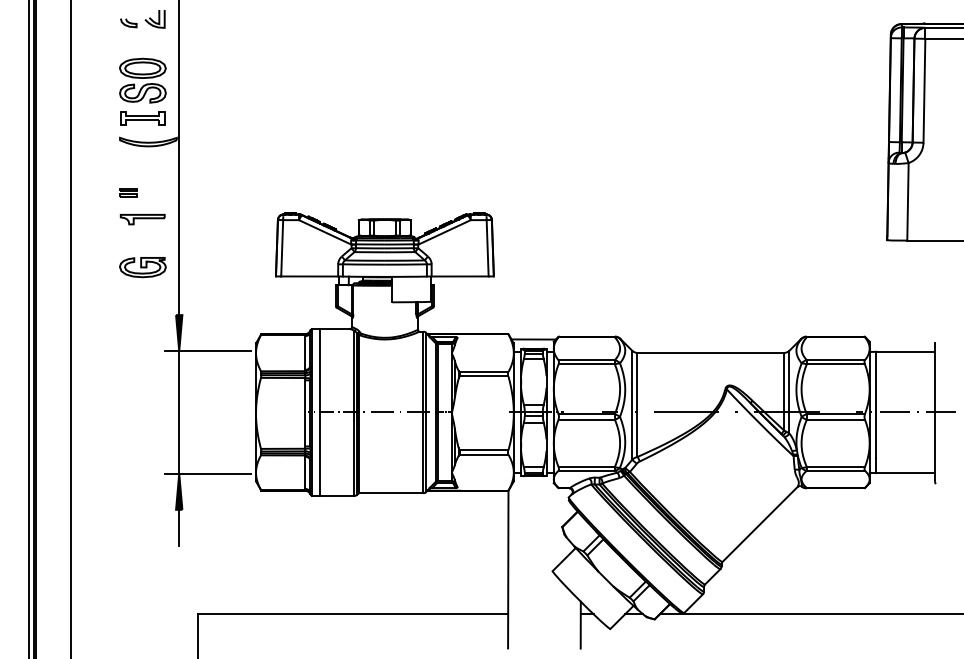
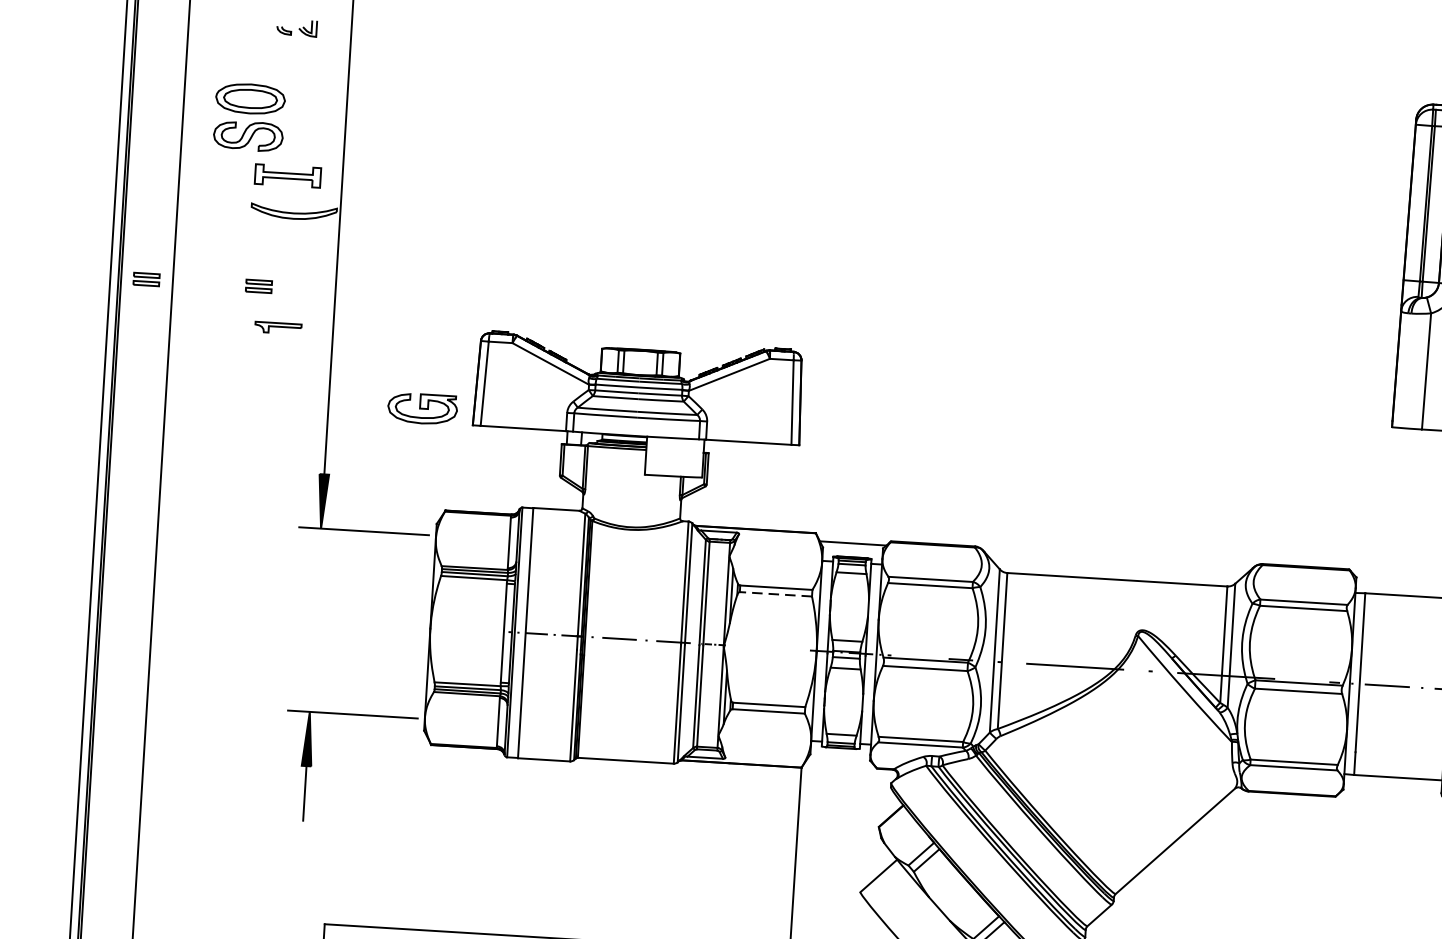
part: (142, 19) -> (296, 28), size x0.6
part: (142, 80) -> (248, 116), moved
part: (53, 192) -> (147, 279), added
part: (142, 219) -> (278, 327), size x0.7
part: (142, 267) -> (422, 408), moved
line: (483, 376) -> (774, 594), solid -> dashed
line: (179, 412) -> (315, 620), removed

